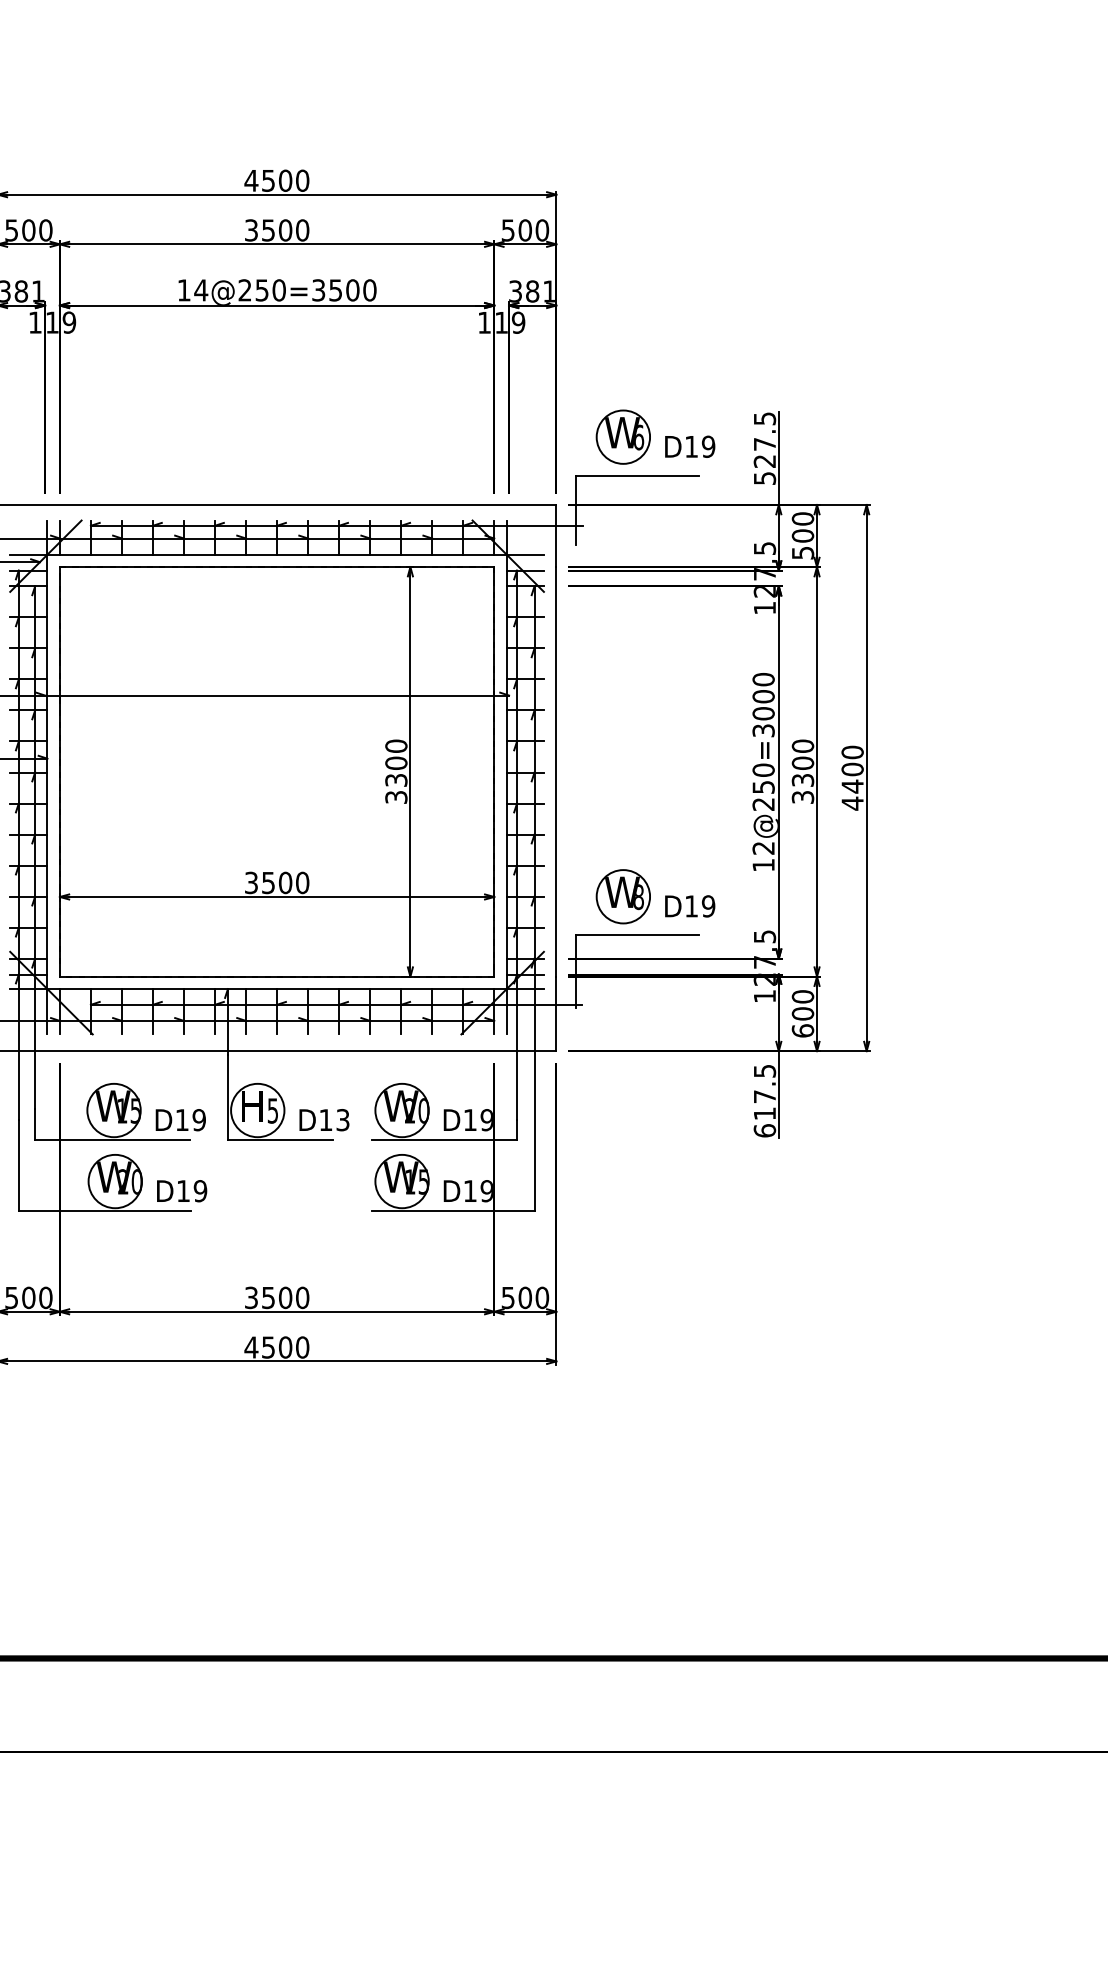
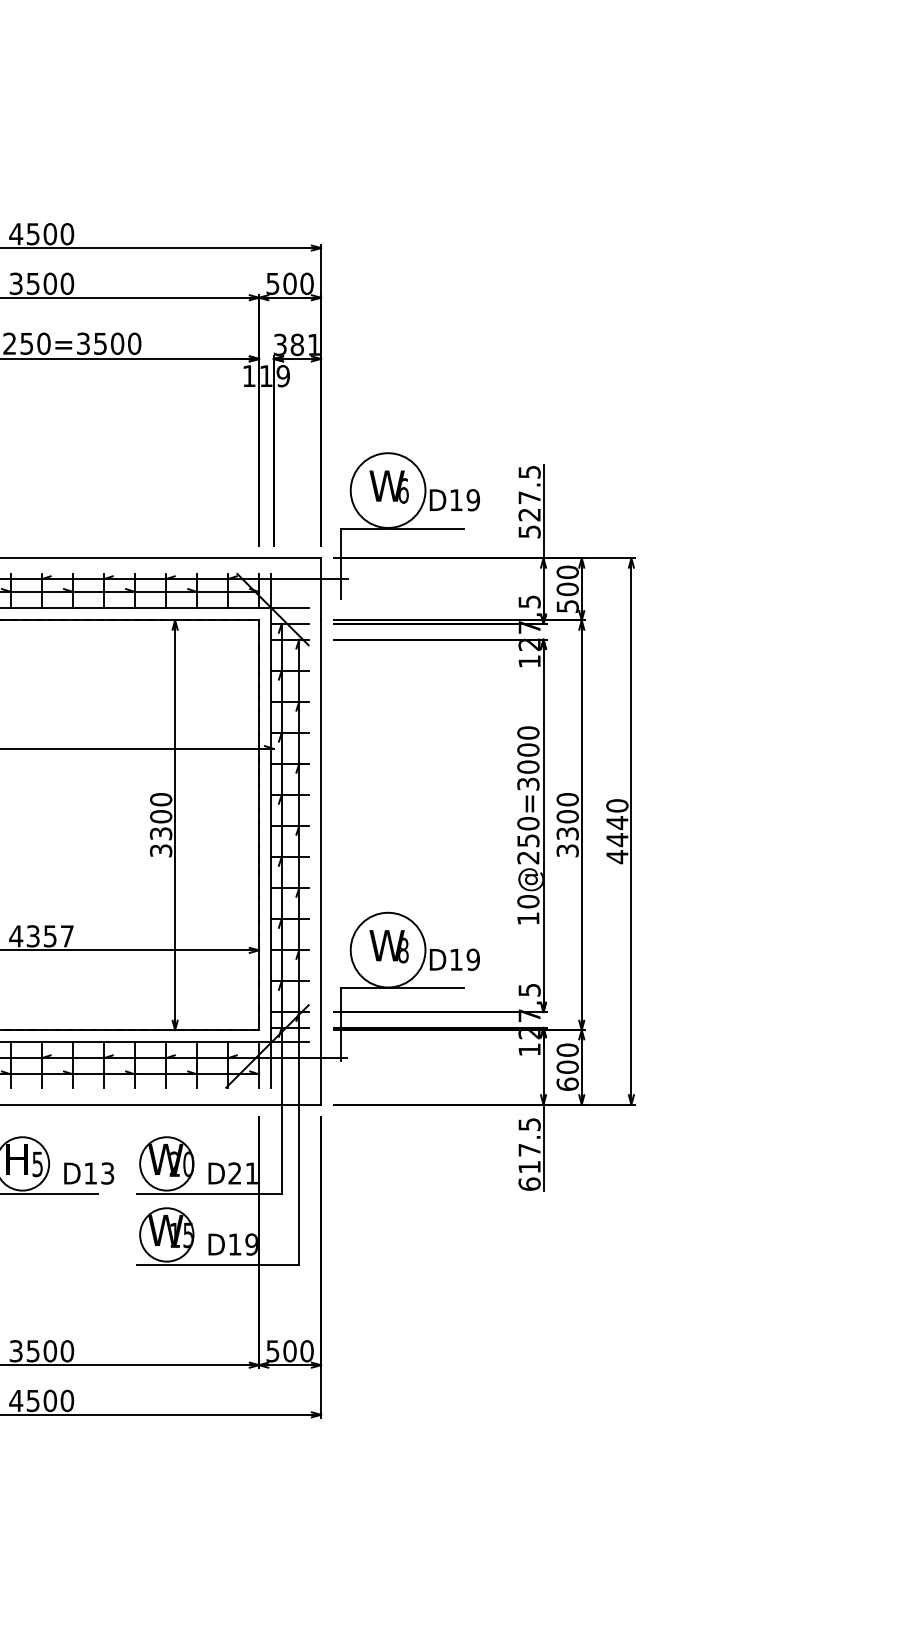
circle: (623, 436) -> (388, 489), size x1.4
text: (852, 769) -> (617, 822), 4400 -> 4440
text: (763, 847) -> (528, 900), 12@250=3000 -> 10@250=3000
text: (276, 882) -> (41, 935), 3500 -> 4357
circle: (623, 896) -> (388, 949), size x1.4
text: (477, 1120) -> (242, 1173), D19 -> D21

